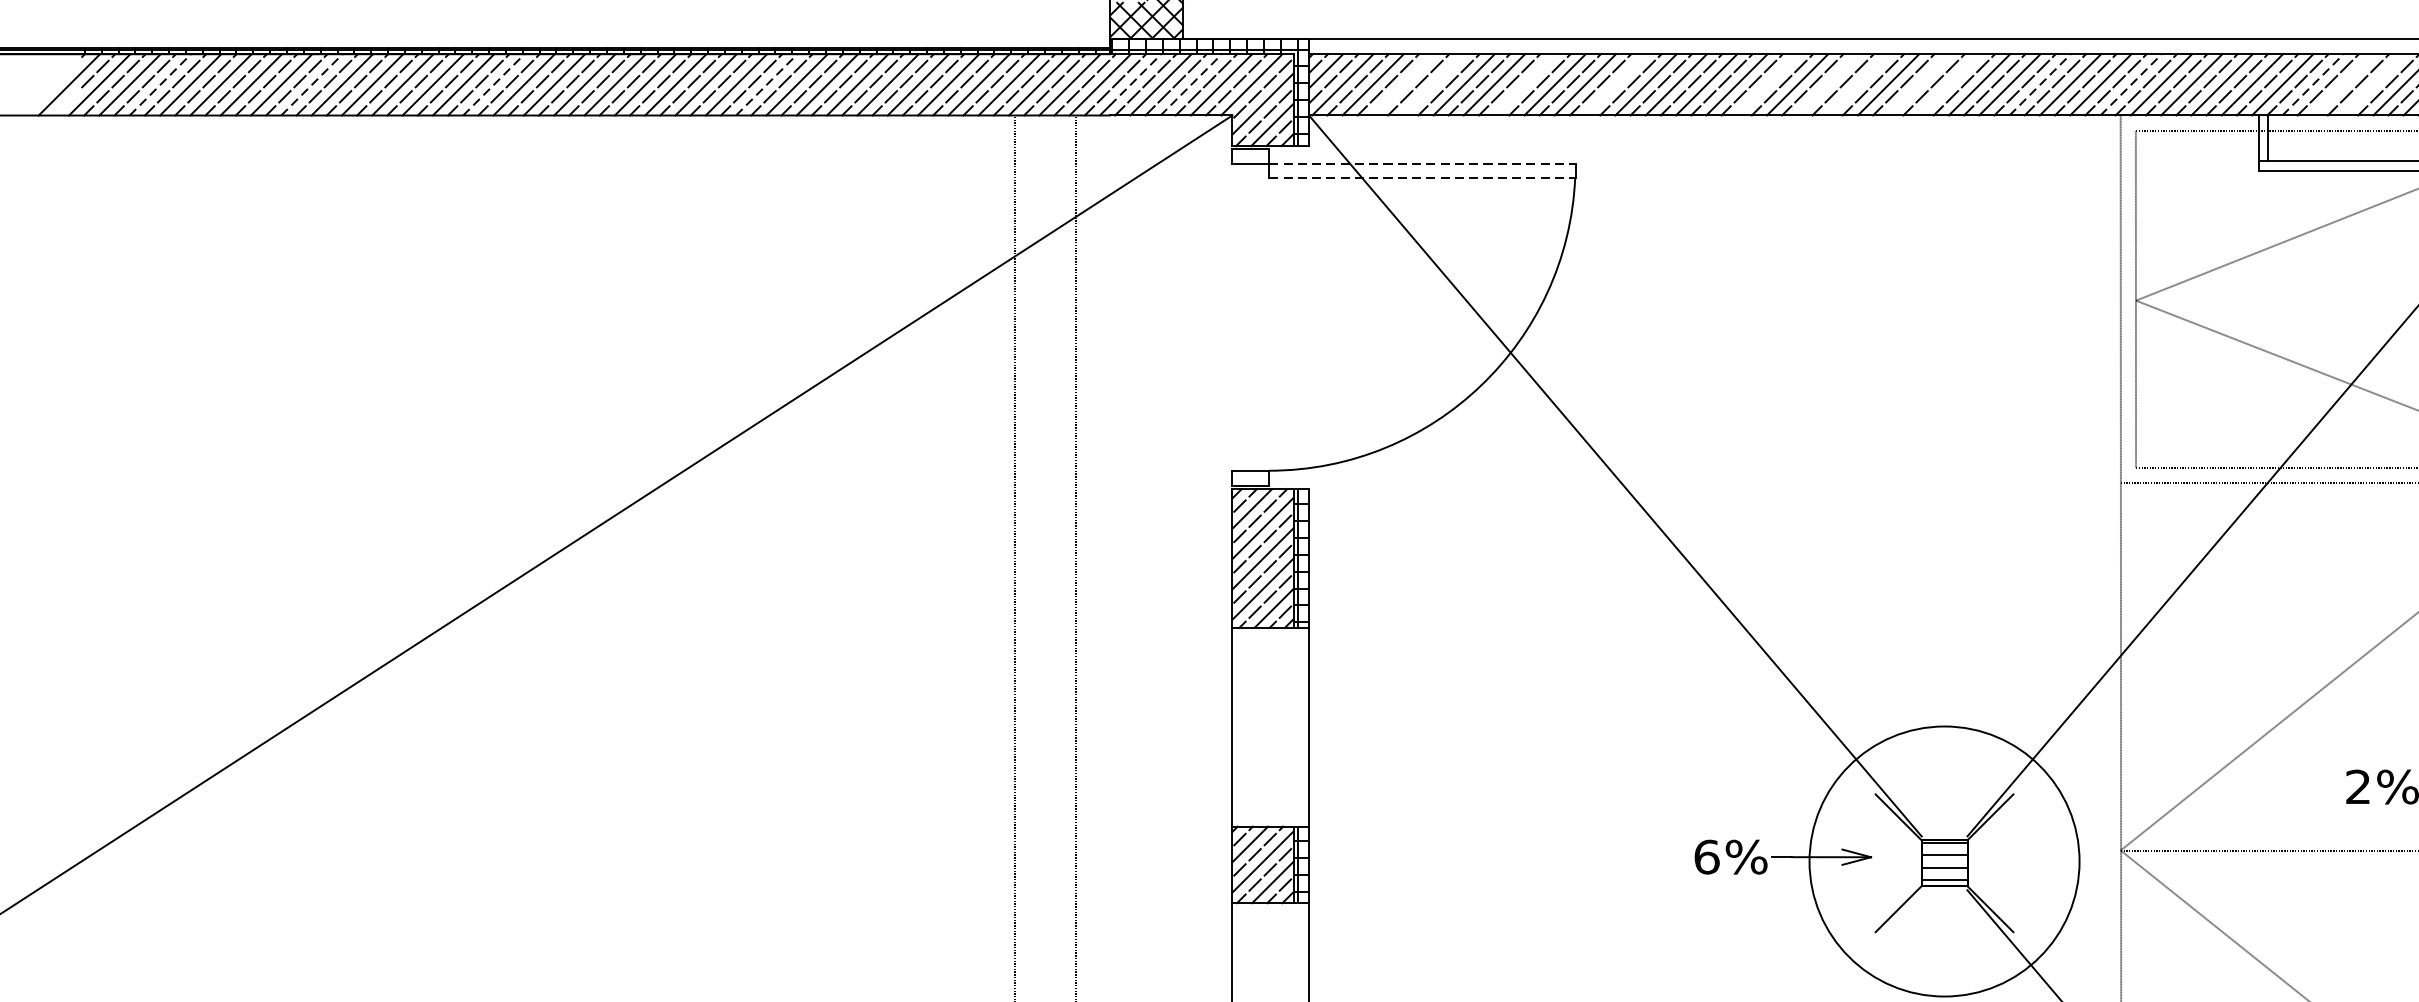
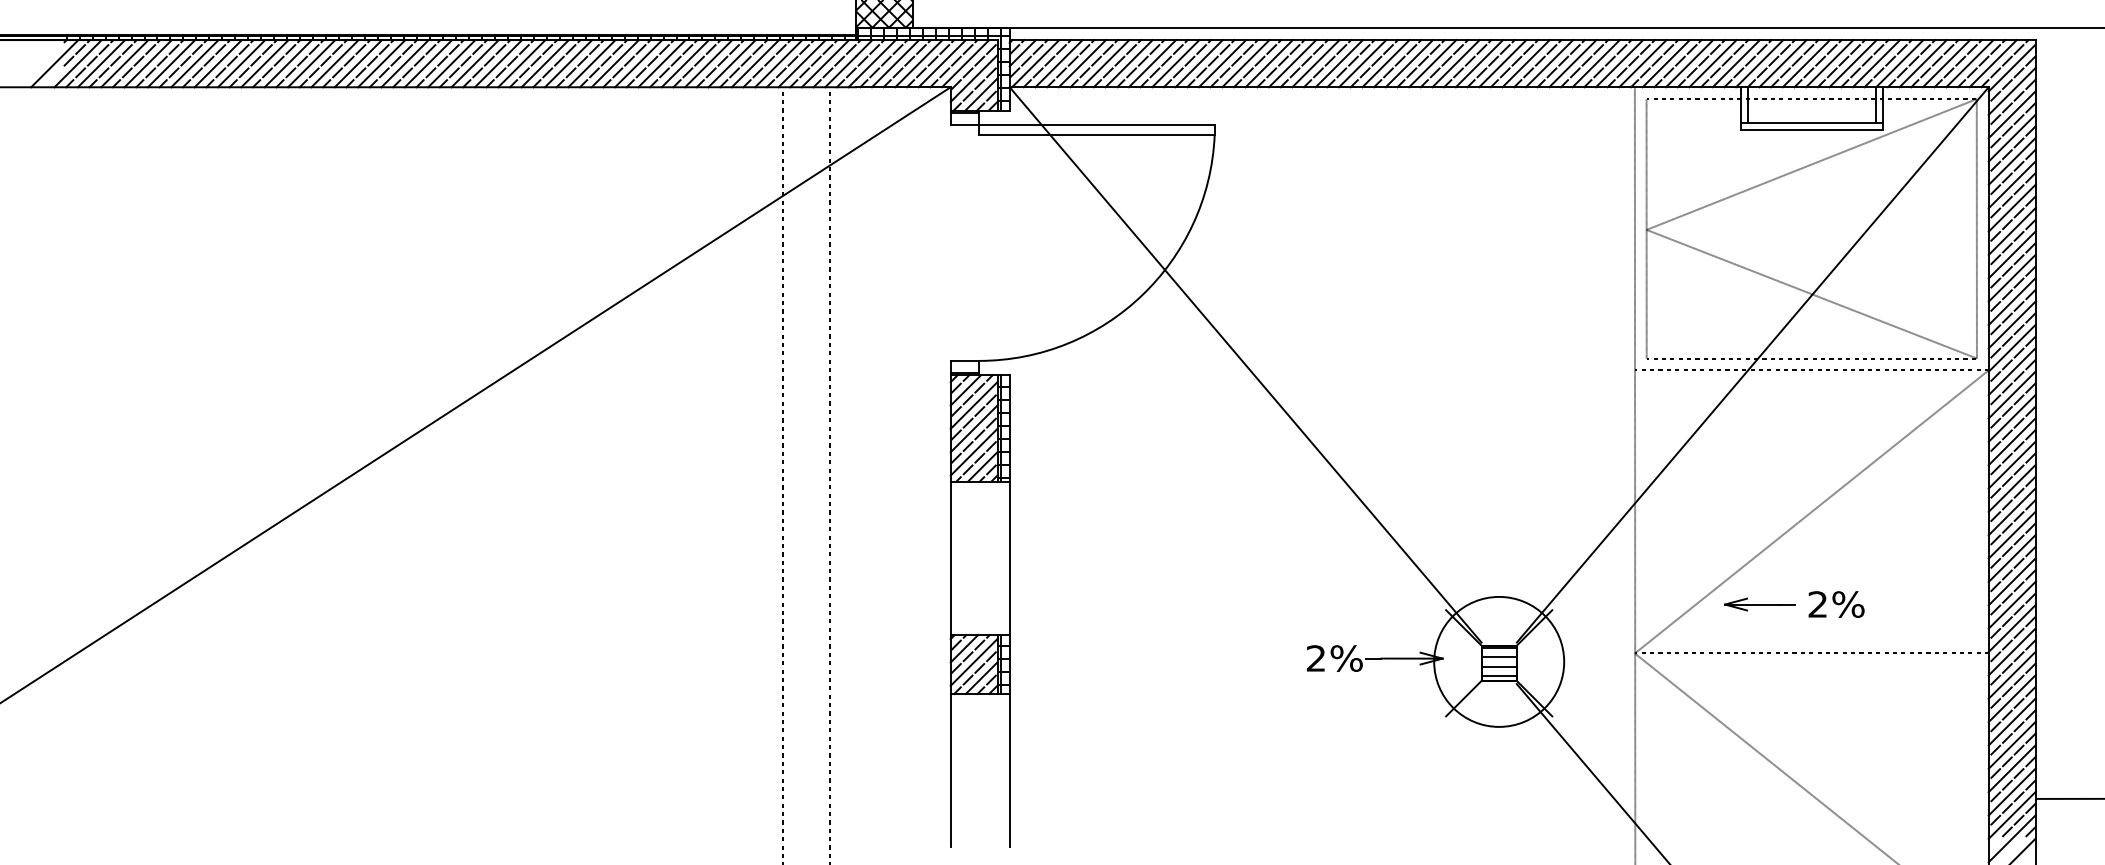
line: (1136, 79) -> (876, 59), dashed -> solid
line: (161, 84) -> (125, 63), dashed -> solid
line: (311, 84) -> (241, 63), dashed -> solid
line: (494, 84) -> (382, 63), dashed -> solid
line: (767, 84) -> (592, 63), dashed -> solid
line: (1191, 84) -> (919, 63), dashed -> solid
line: (1403, 84) -> (1082, 63), added
line: (1433, 84) -> (1105, 63), added
line: (1524, 84) -> (1175, 63), added
line: (1615, 84) -> (1245, 63), added
line: (1767, 84) -> (1362, 63), added
line: (1826, 84) -> (1408, 63), added
line: (1857, 84) -> (1432, 63), added
line: (1918, 84) -> (1479, 63), added
line: (1948, 84) -> (1502, 63), added
line: (2041, 84) -> (1573, 63), dashed -> solid
line: (2131, 84) -> (1643, 63), dashed -> solid
line: (2313, 84) -> (1783, 63), dashed -> solid
line: (2343, 84) -> (1806, 63), added
line: (2373, 84) -> (1829, 63), added
line: (1421, 165) -> (1096, 125), dashed -> solid
line: (1421, 178) -> (1096, 135), dashed -> solid
part: (2282, 786) -> (1759, 604), added
text: (1706, 857) -> (1315, 658), 6%%% -> 2%%%
circle: (1944, 860) -> (1499, 661), size x0.62

